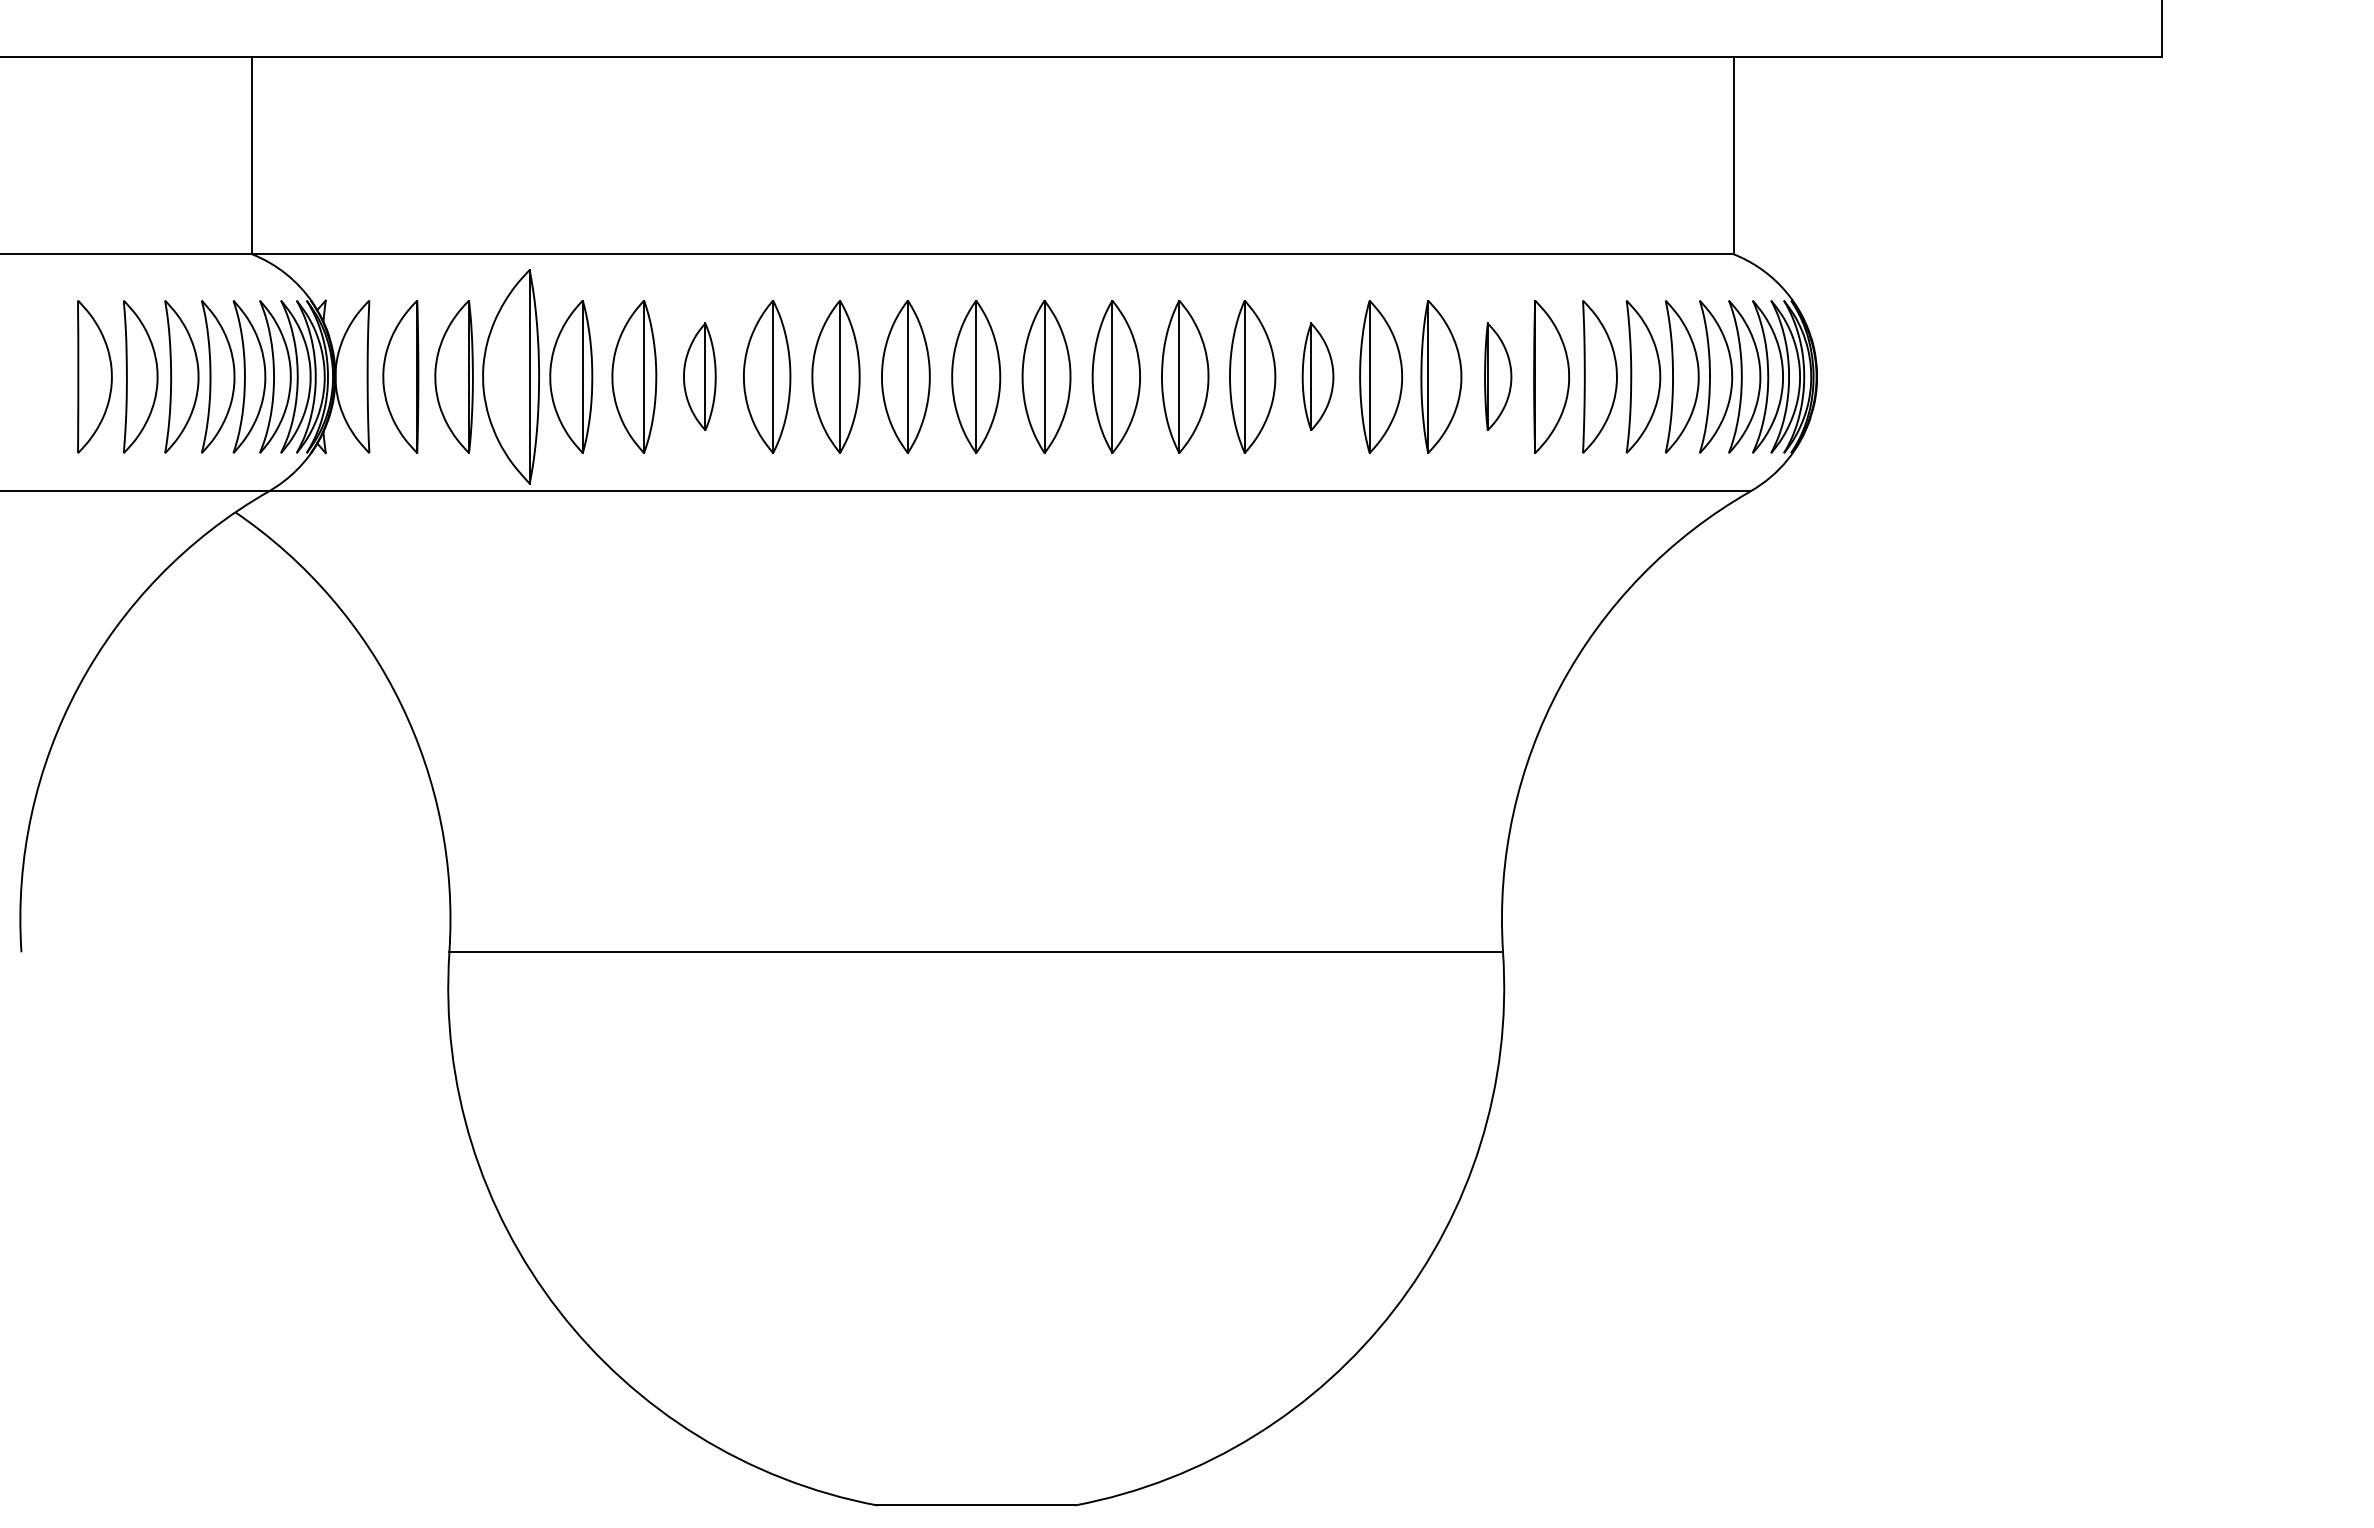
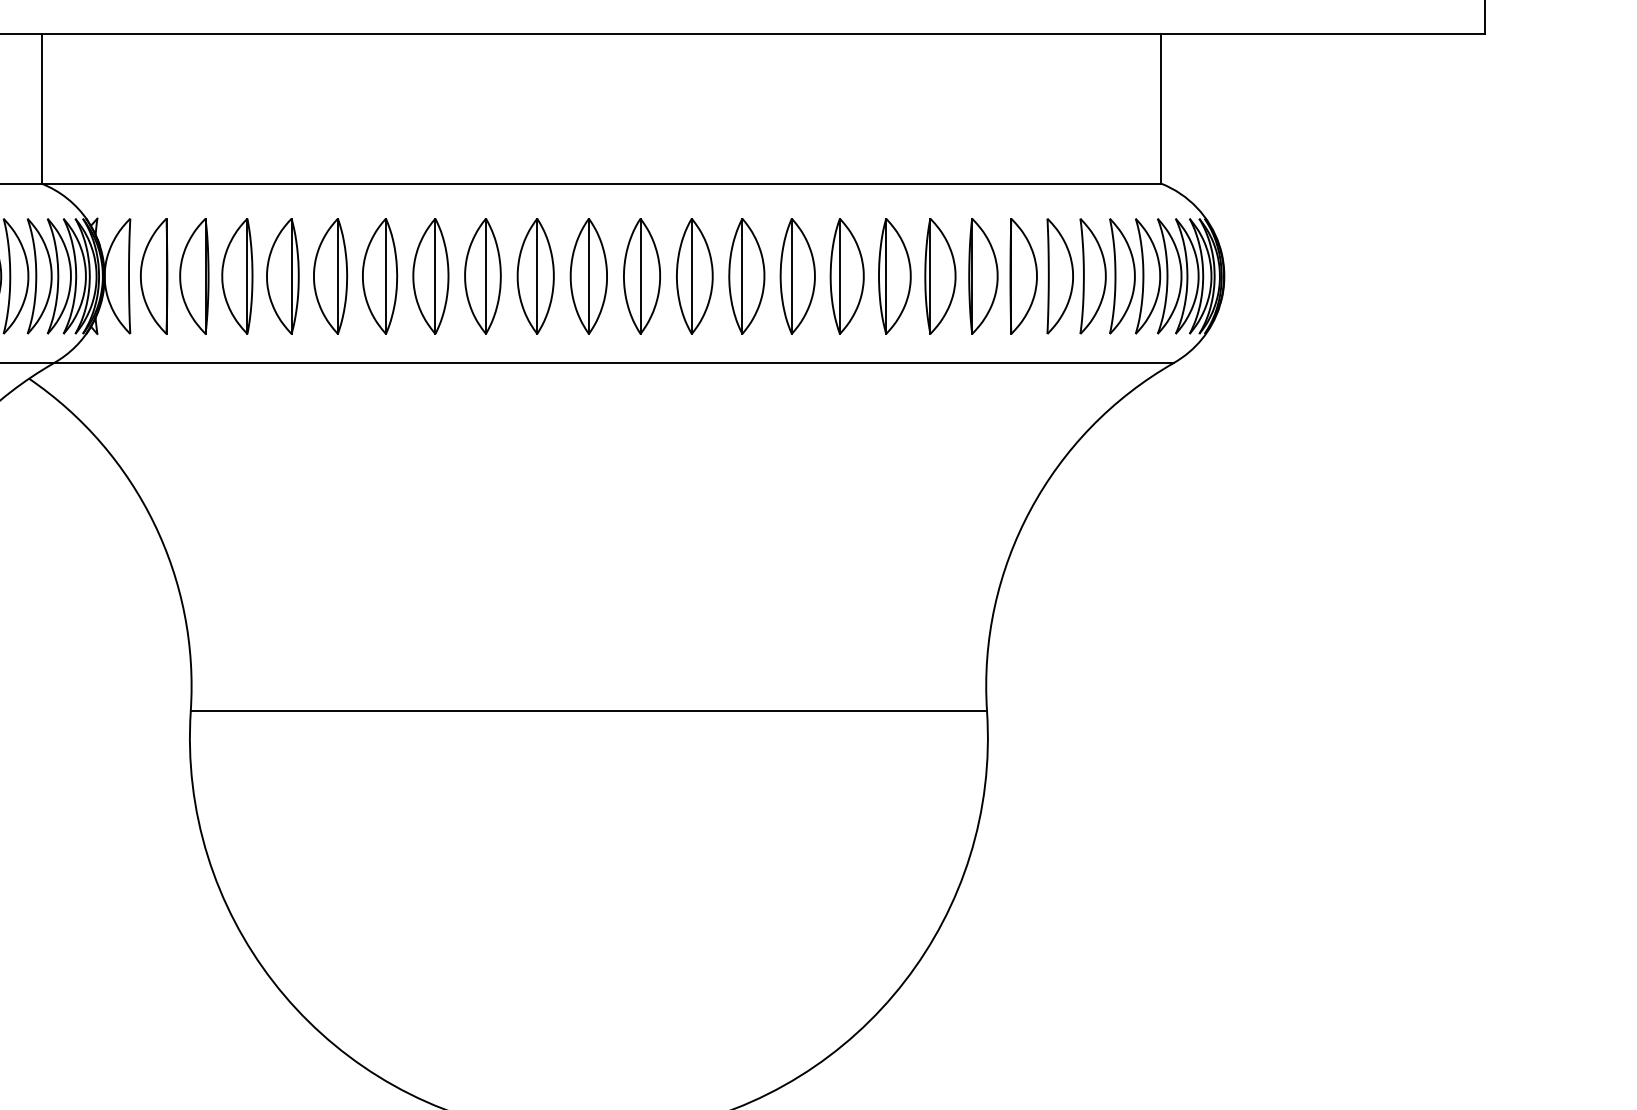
part: (510, 376) -> (236, 276), size x0.71
part: (699, 376) -> (379, 276), size x1.43
part: (1317, 376) -> (846, 276), size x1.43
part: (1497, 376) -> (982, 276), size x1.43

